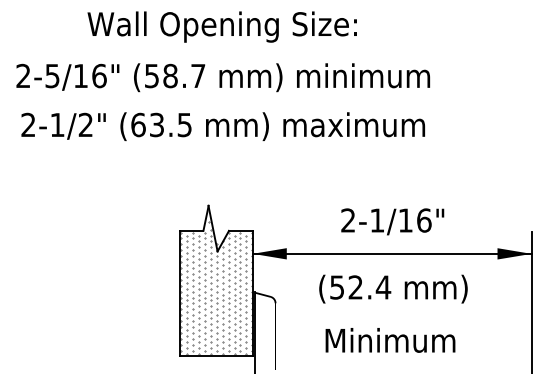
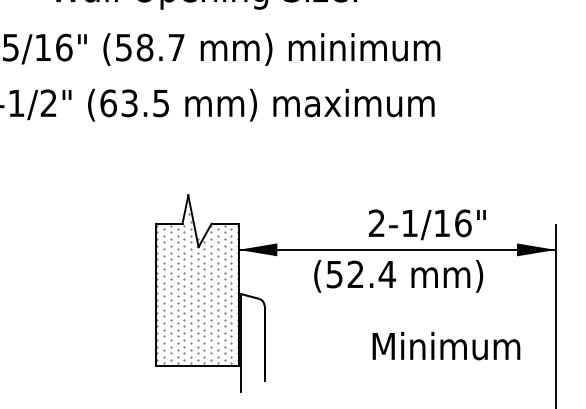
text: (392, 221) -> (427, 224), moved
text: (393, 288) -> (398, 275), moved
text: (390, 340) -> (446, 346), moved

